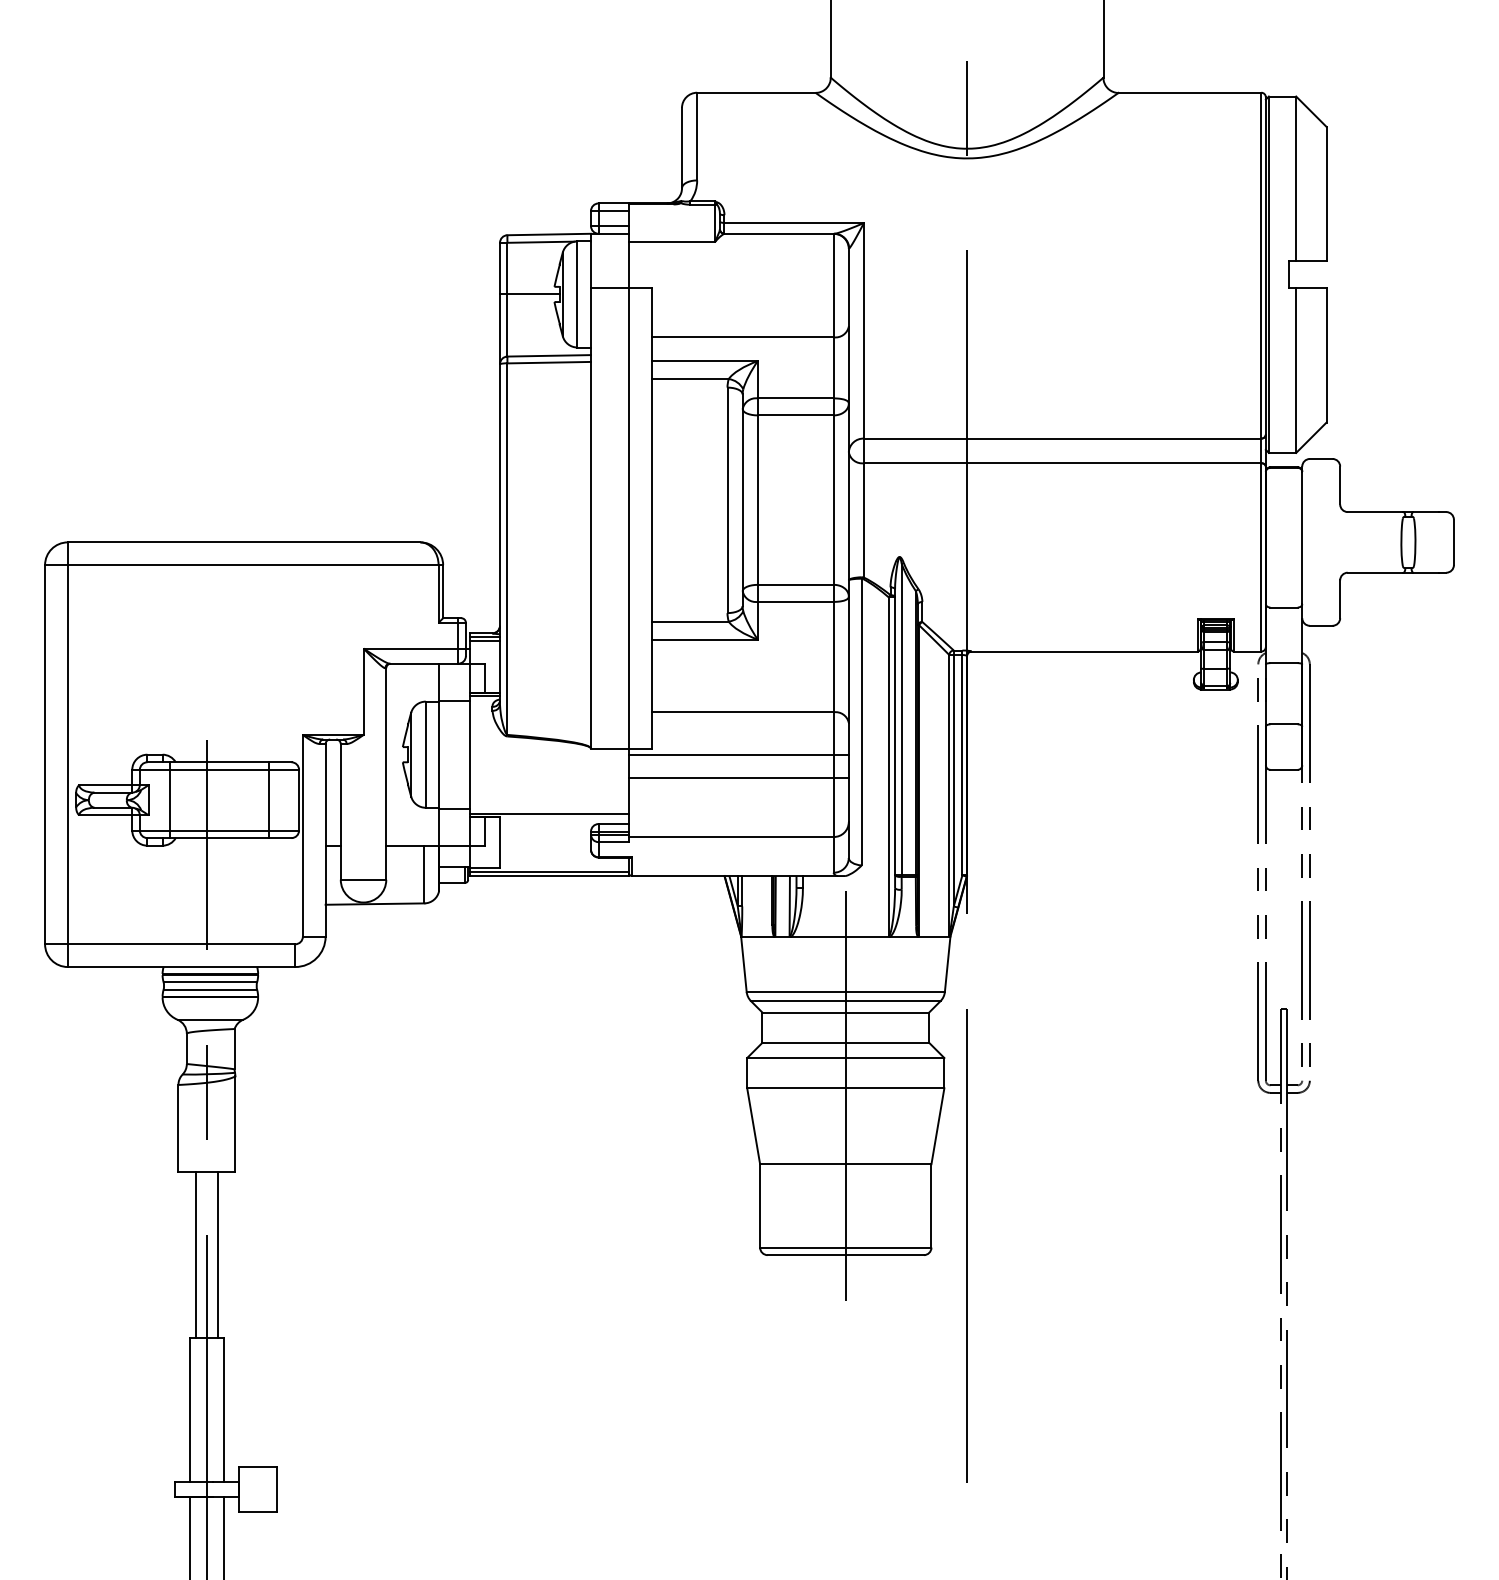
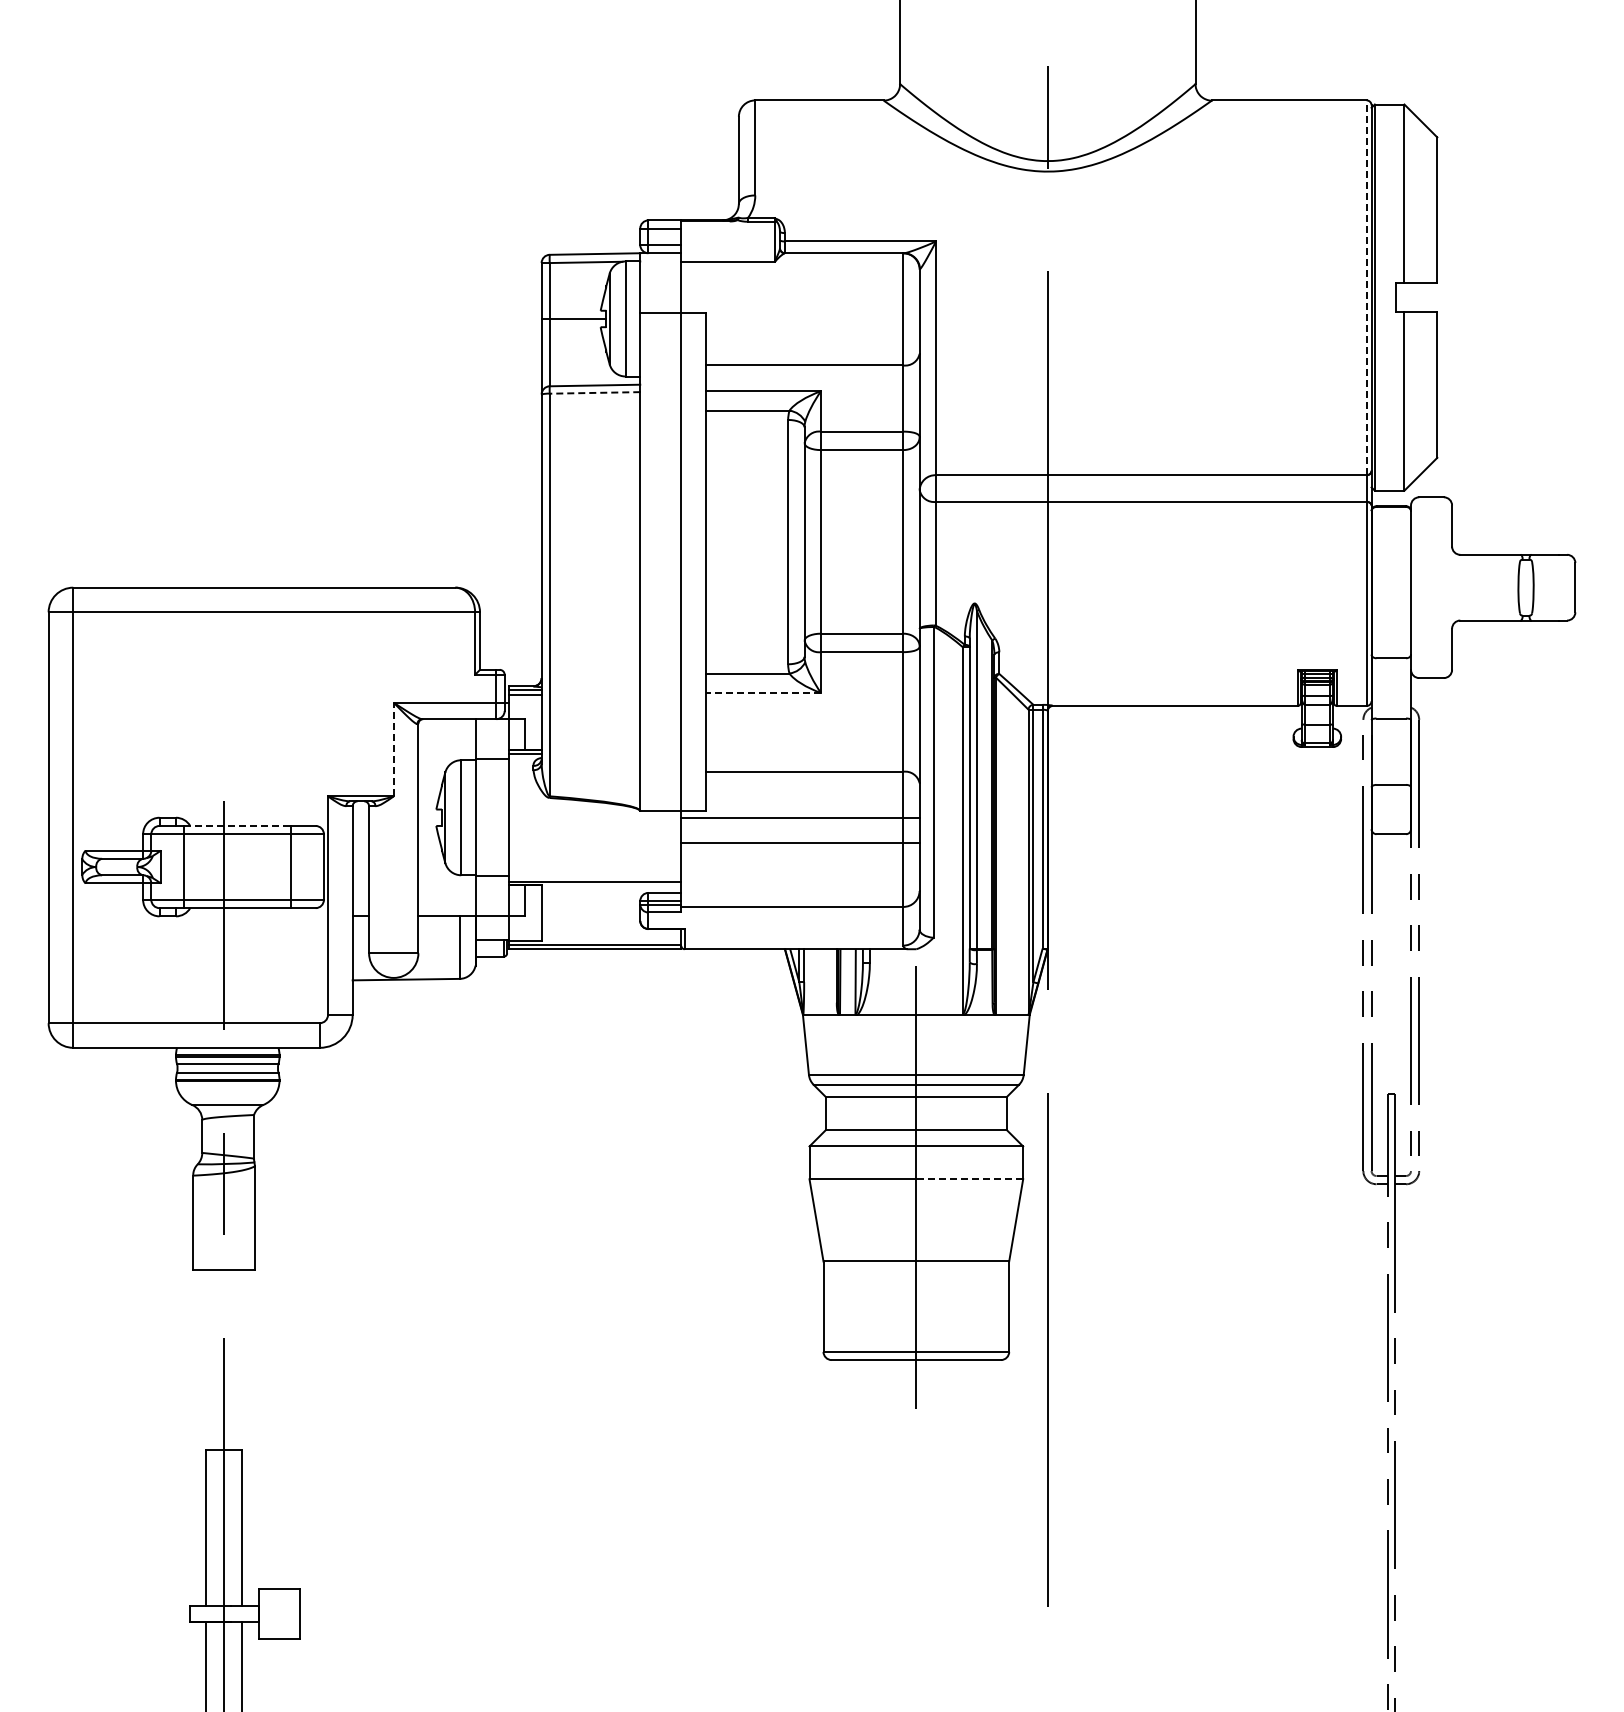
line: (1261, 265) -> (1366, 287), solid -> dashed
line: (548, 362) -> (594, 392), solid -> dashed
line: (704, 640) -> (763, 693), solid -> dashed
line: (363, 691) -> (393, 749), solid -> dashed
line: (220, 761) -> (238, 825), solid -> dashed
line: (894, 1088) -> (969, 1179), solid -> dashed
line: (195, 1254) -> (211, 1359), removed
line: (218, 1254) -> (236, 1359), removed

